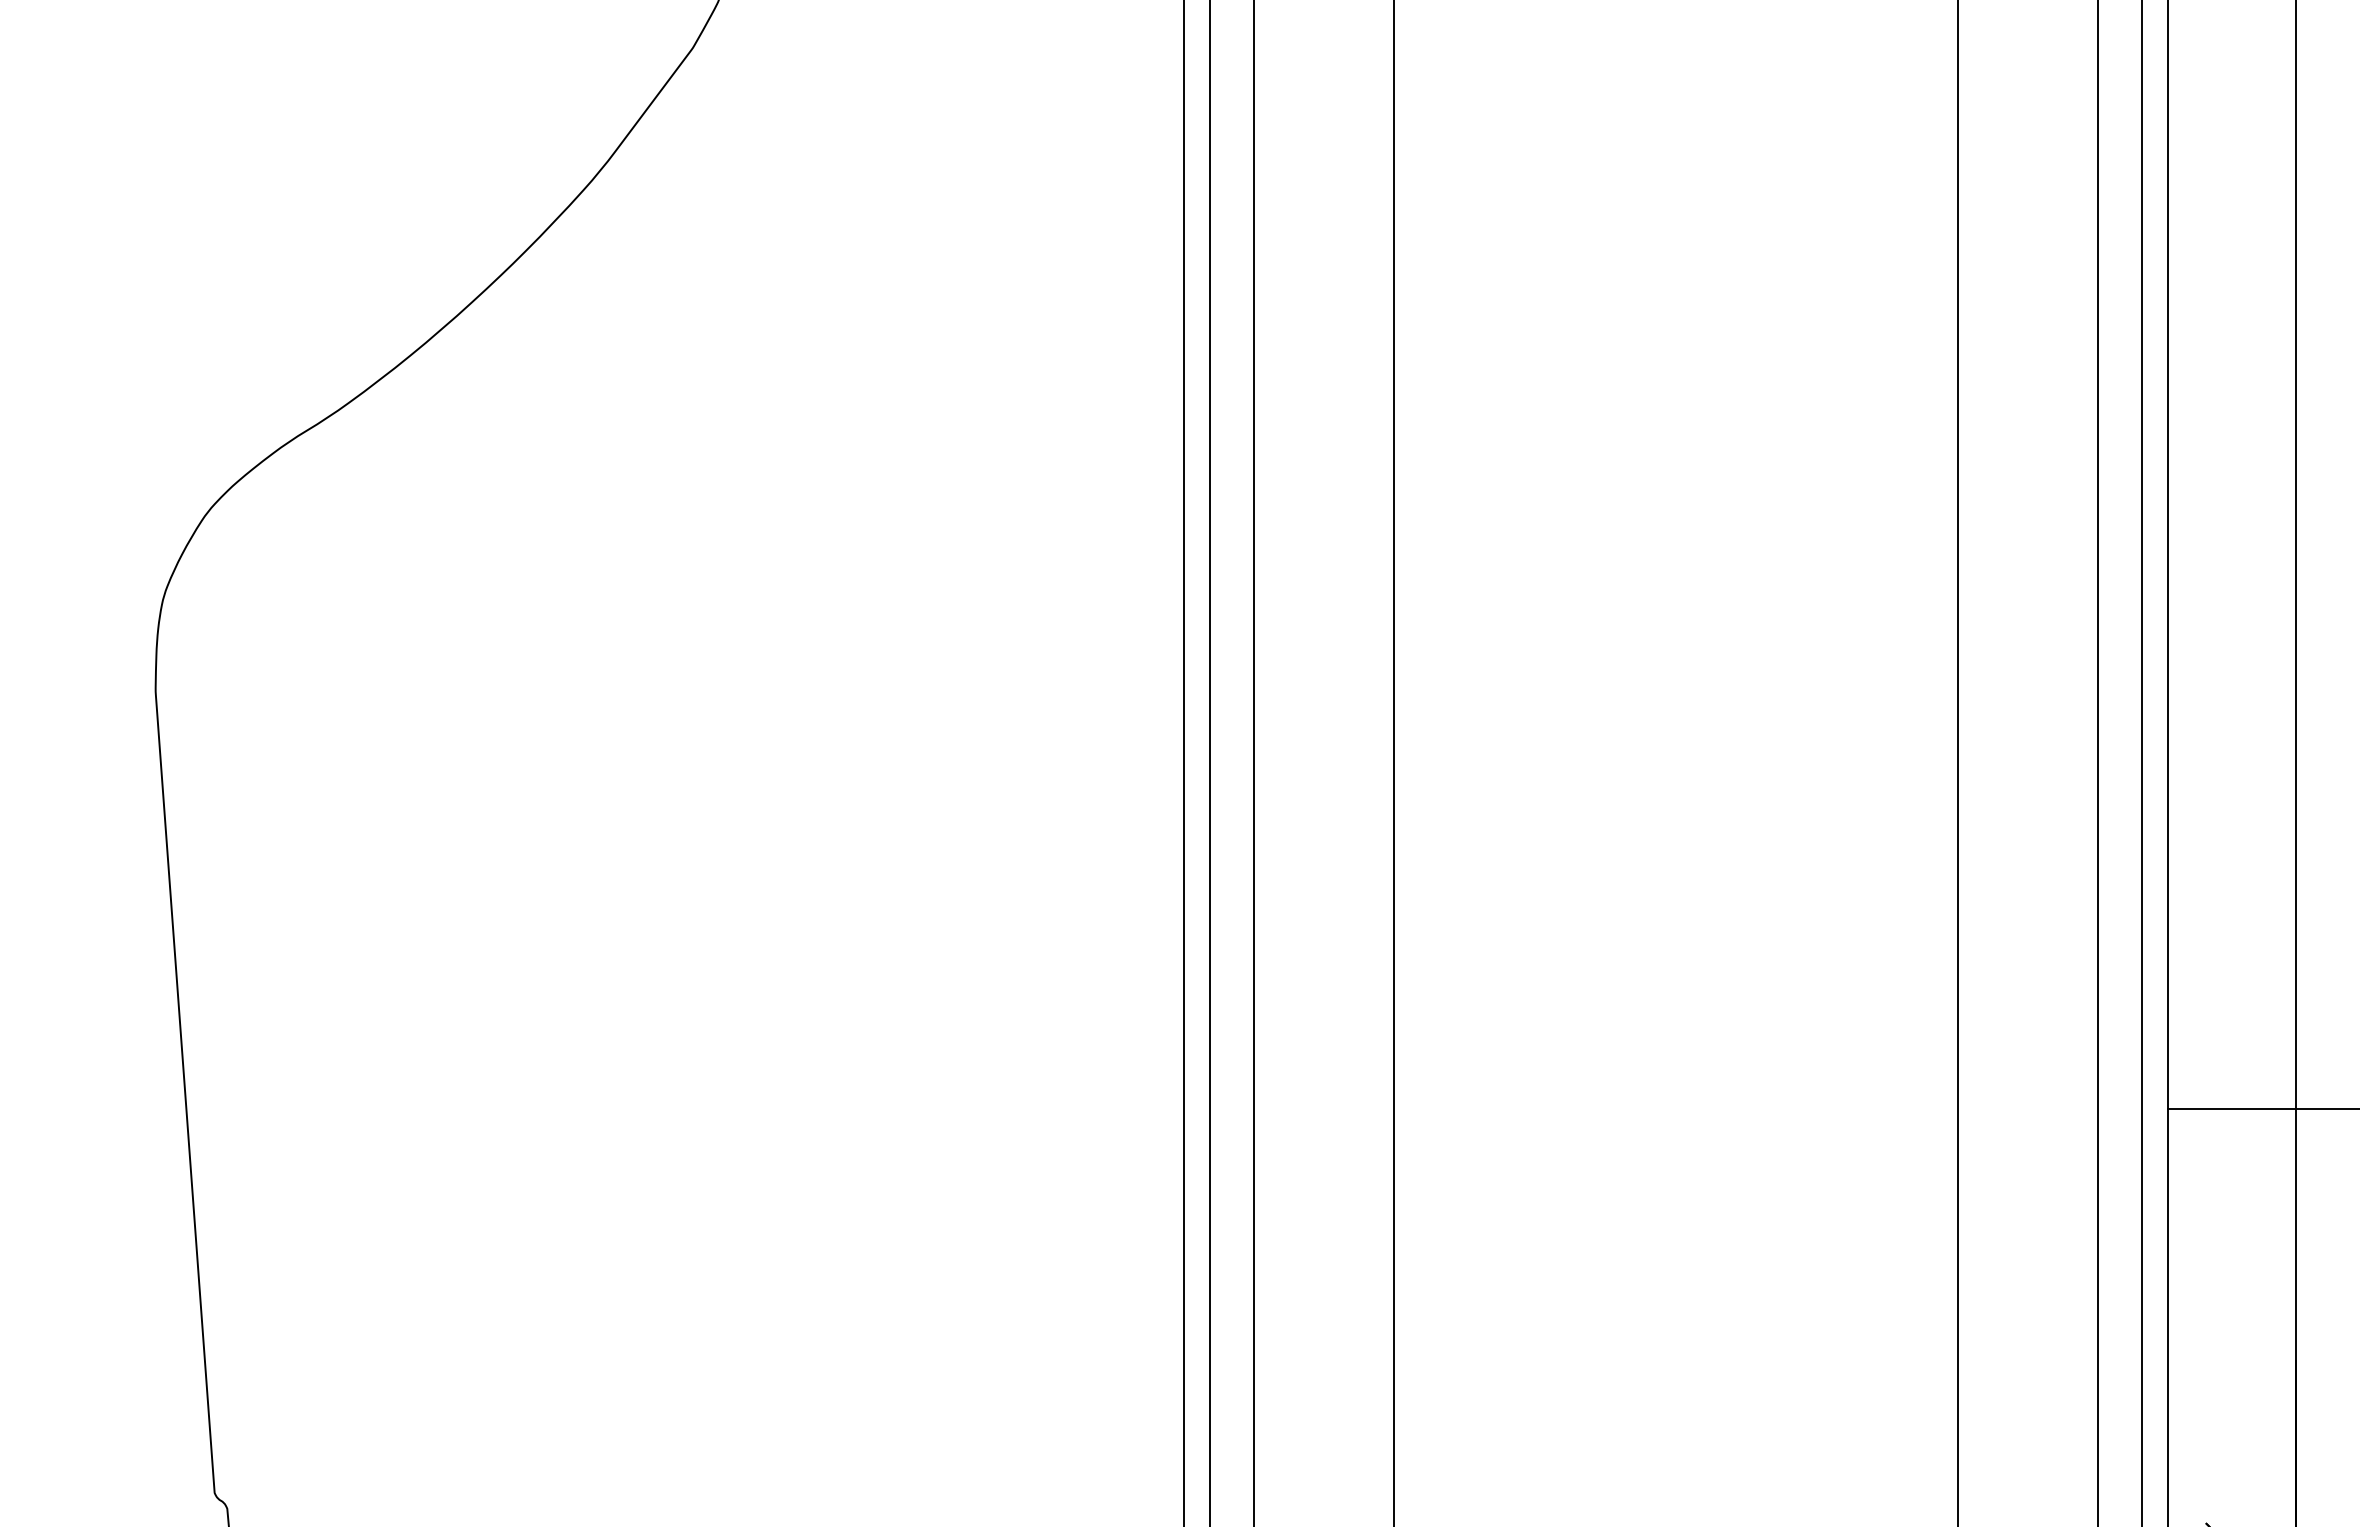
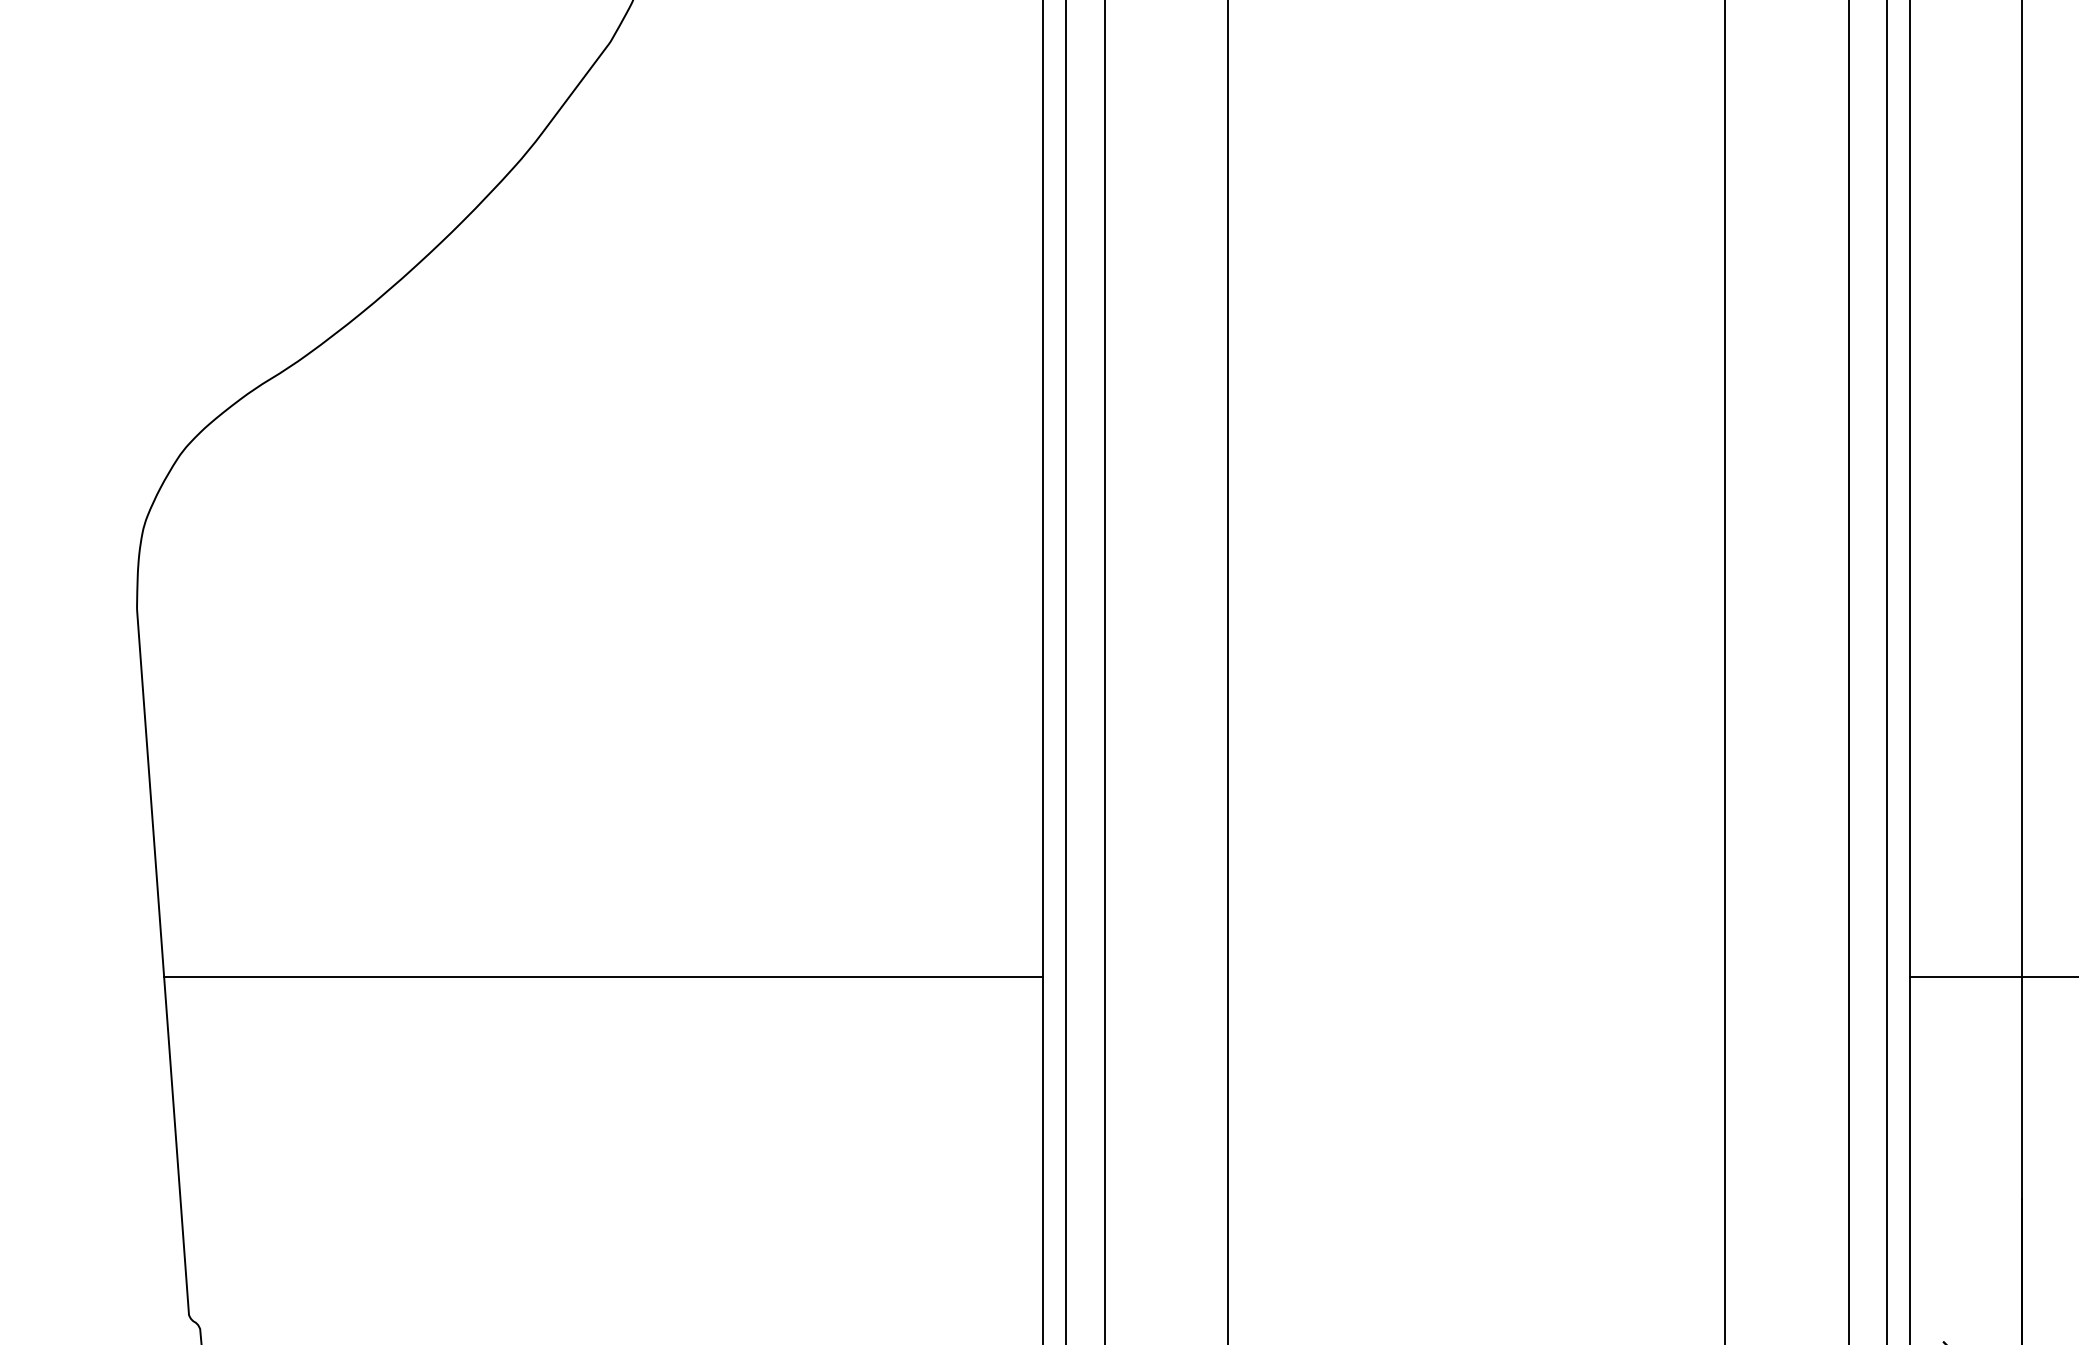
line: (684, 1108) -> (602, 976), added

